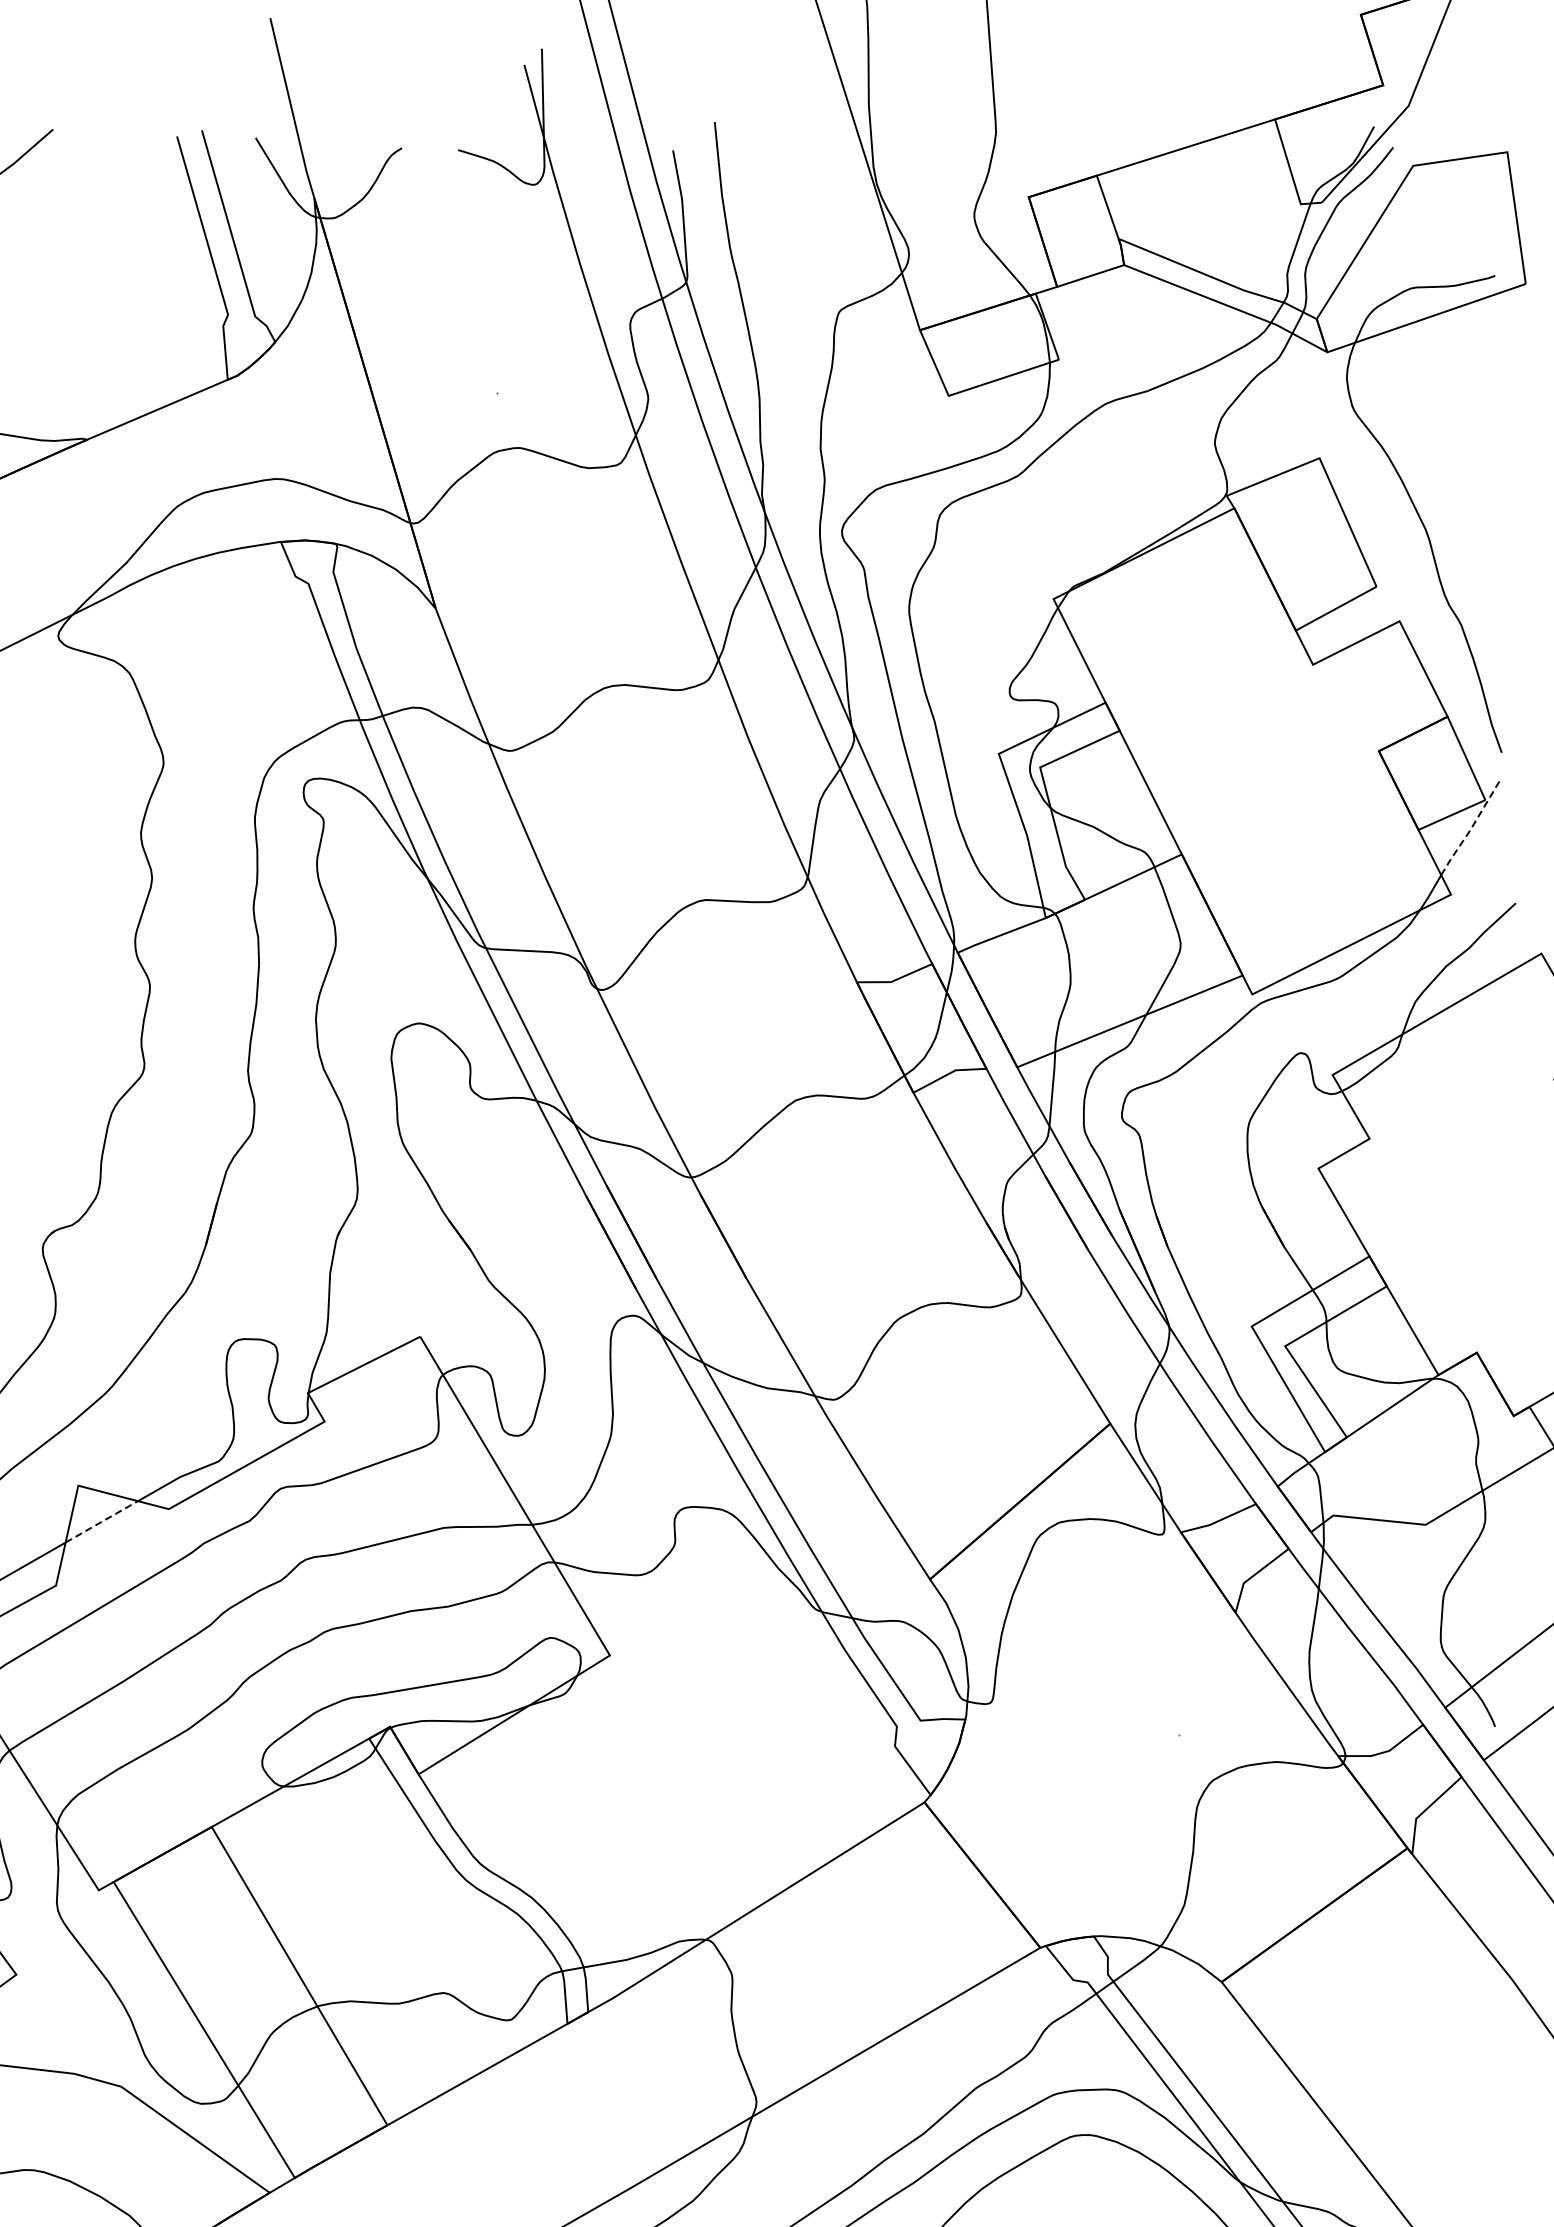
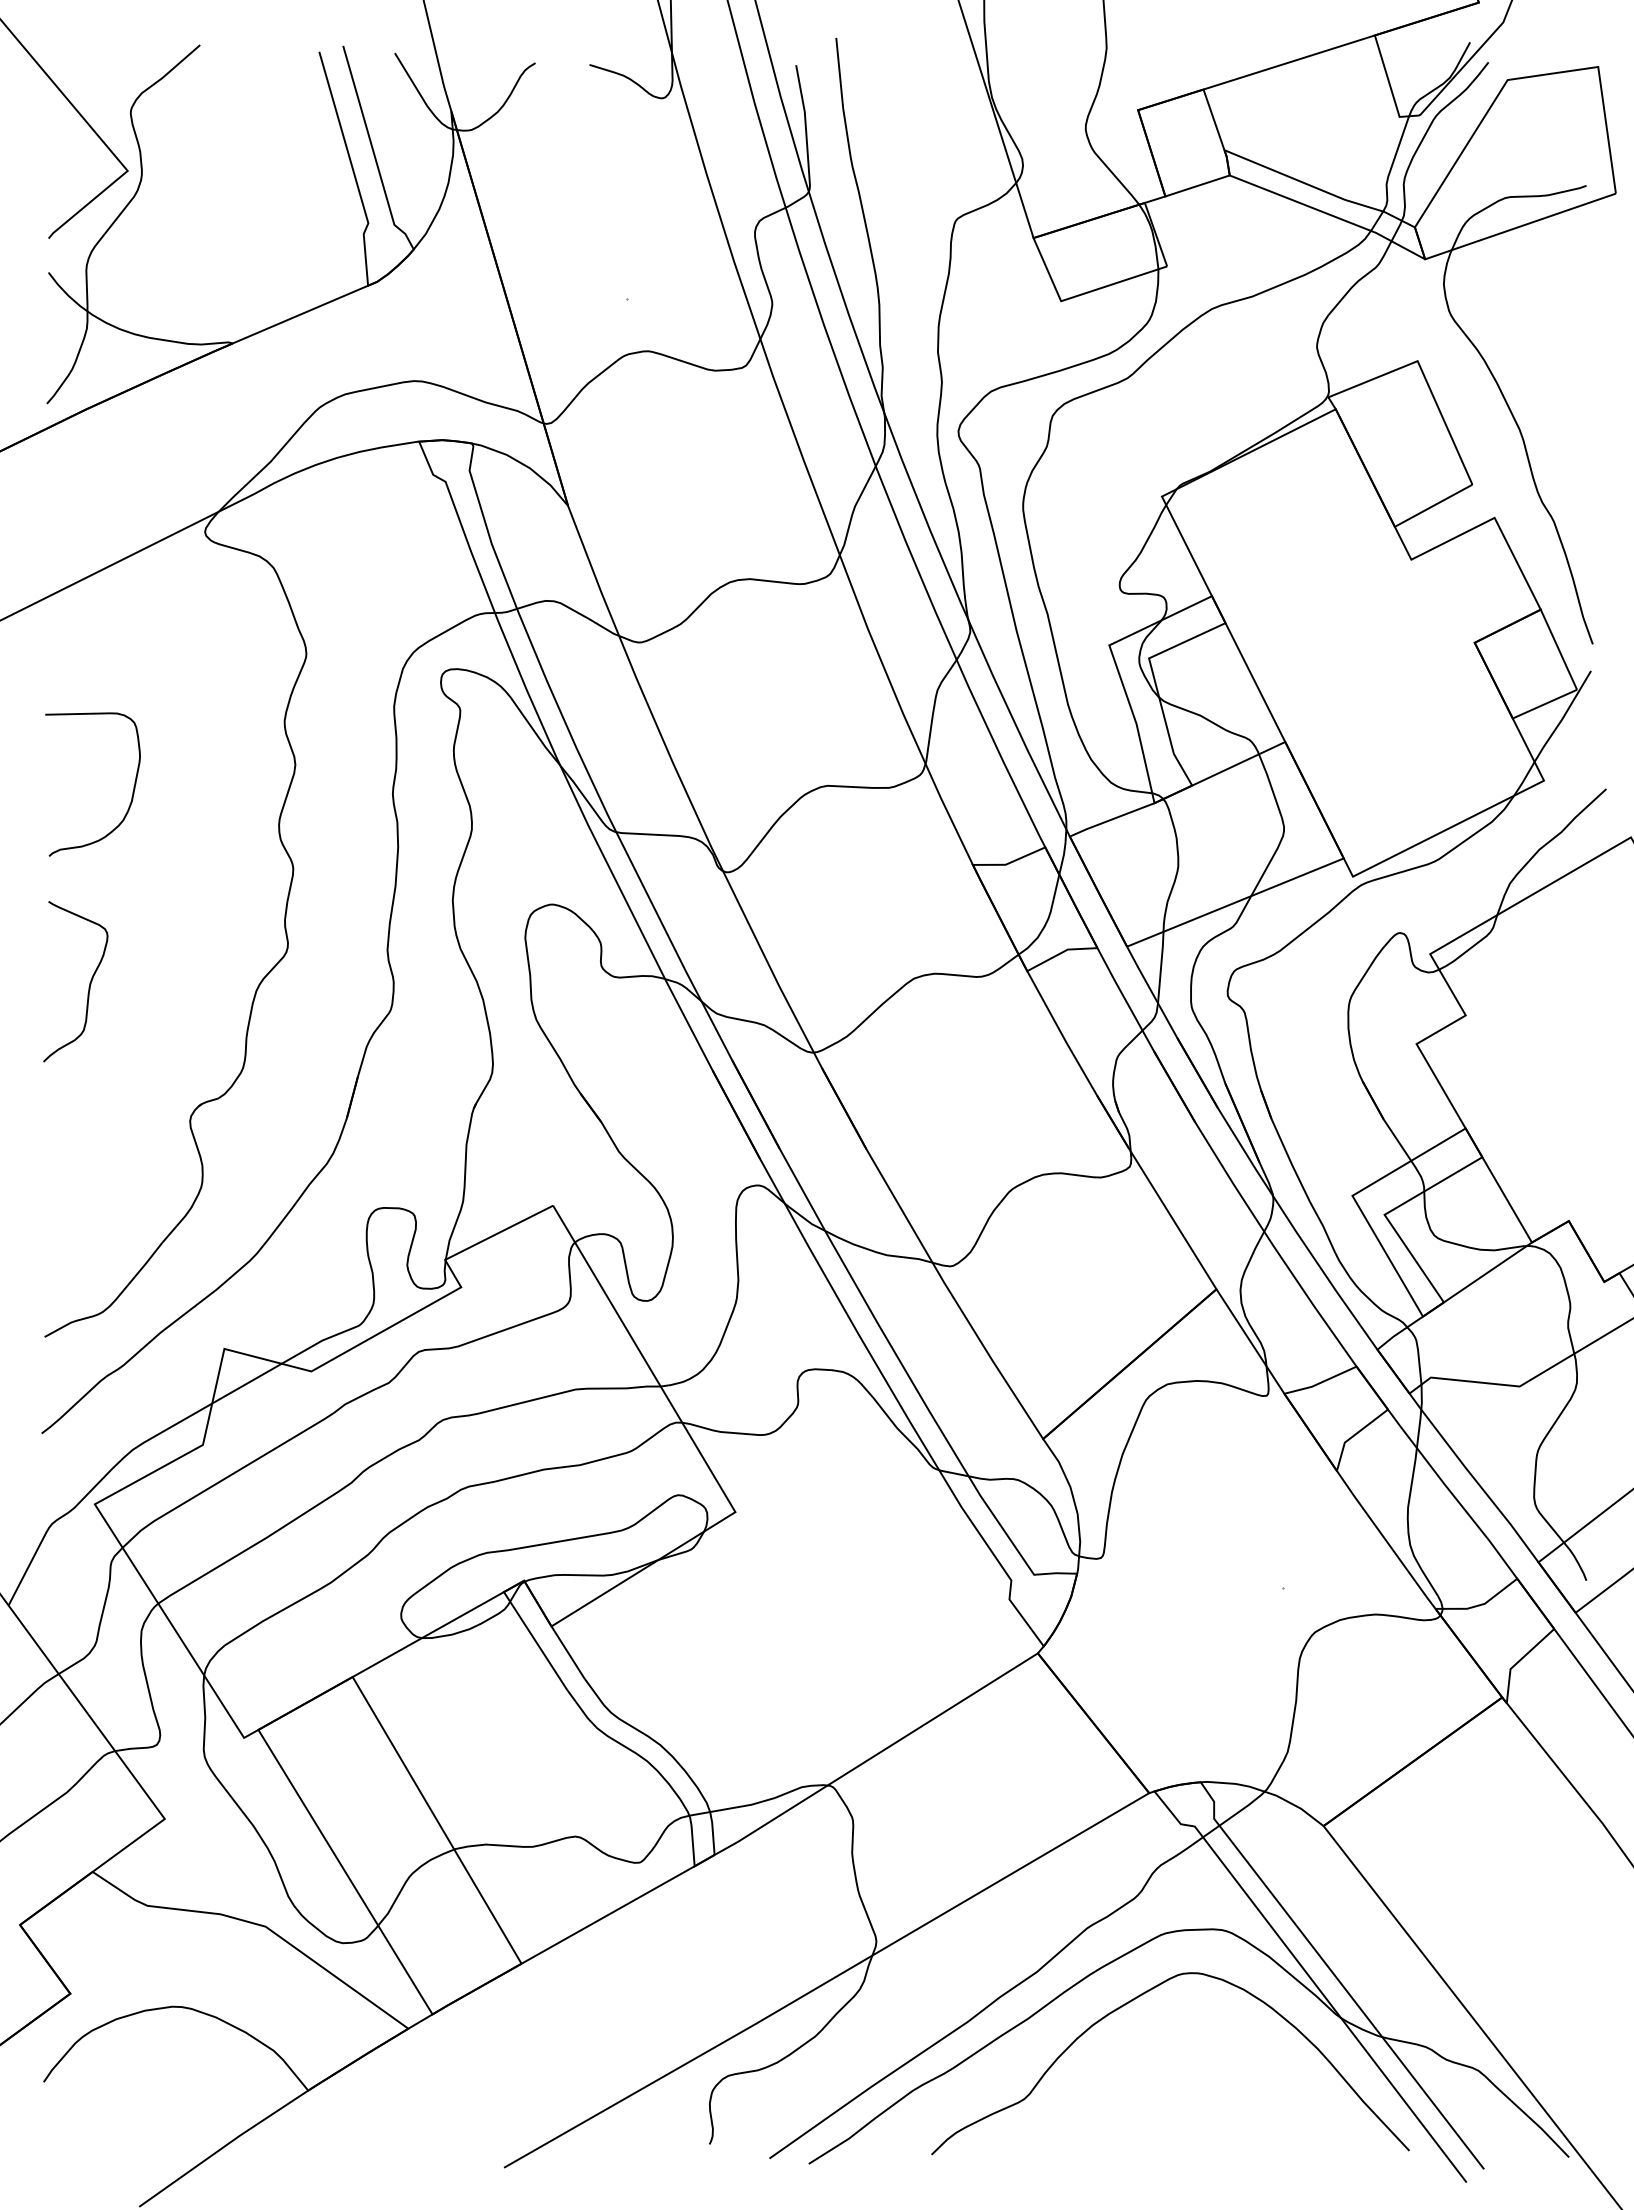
line: (1471, 828) -> (1563, 717), dashed -> solid
line: (102, 1521) -> (247, 1383), dashed -> solid

